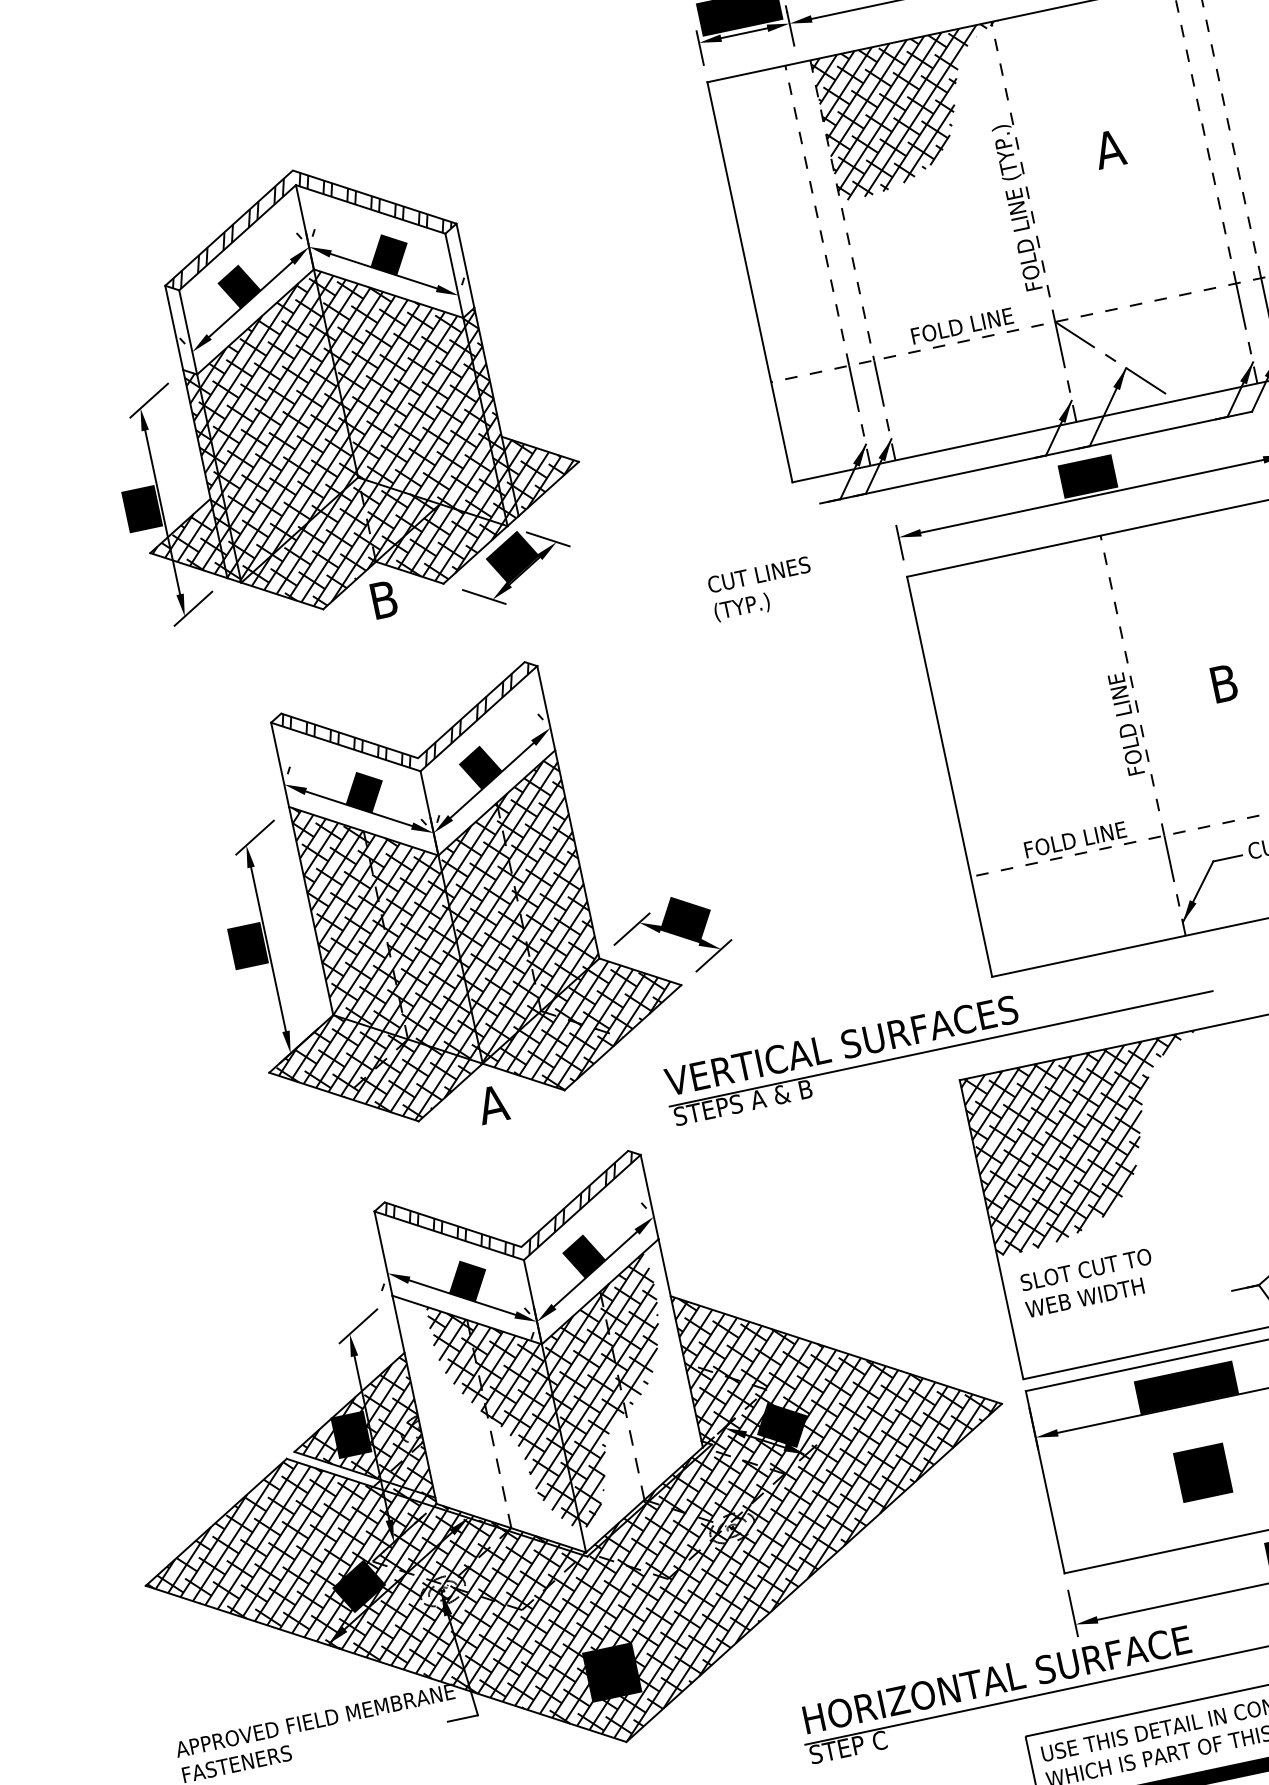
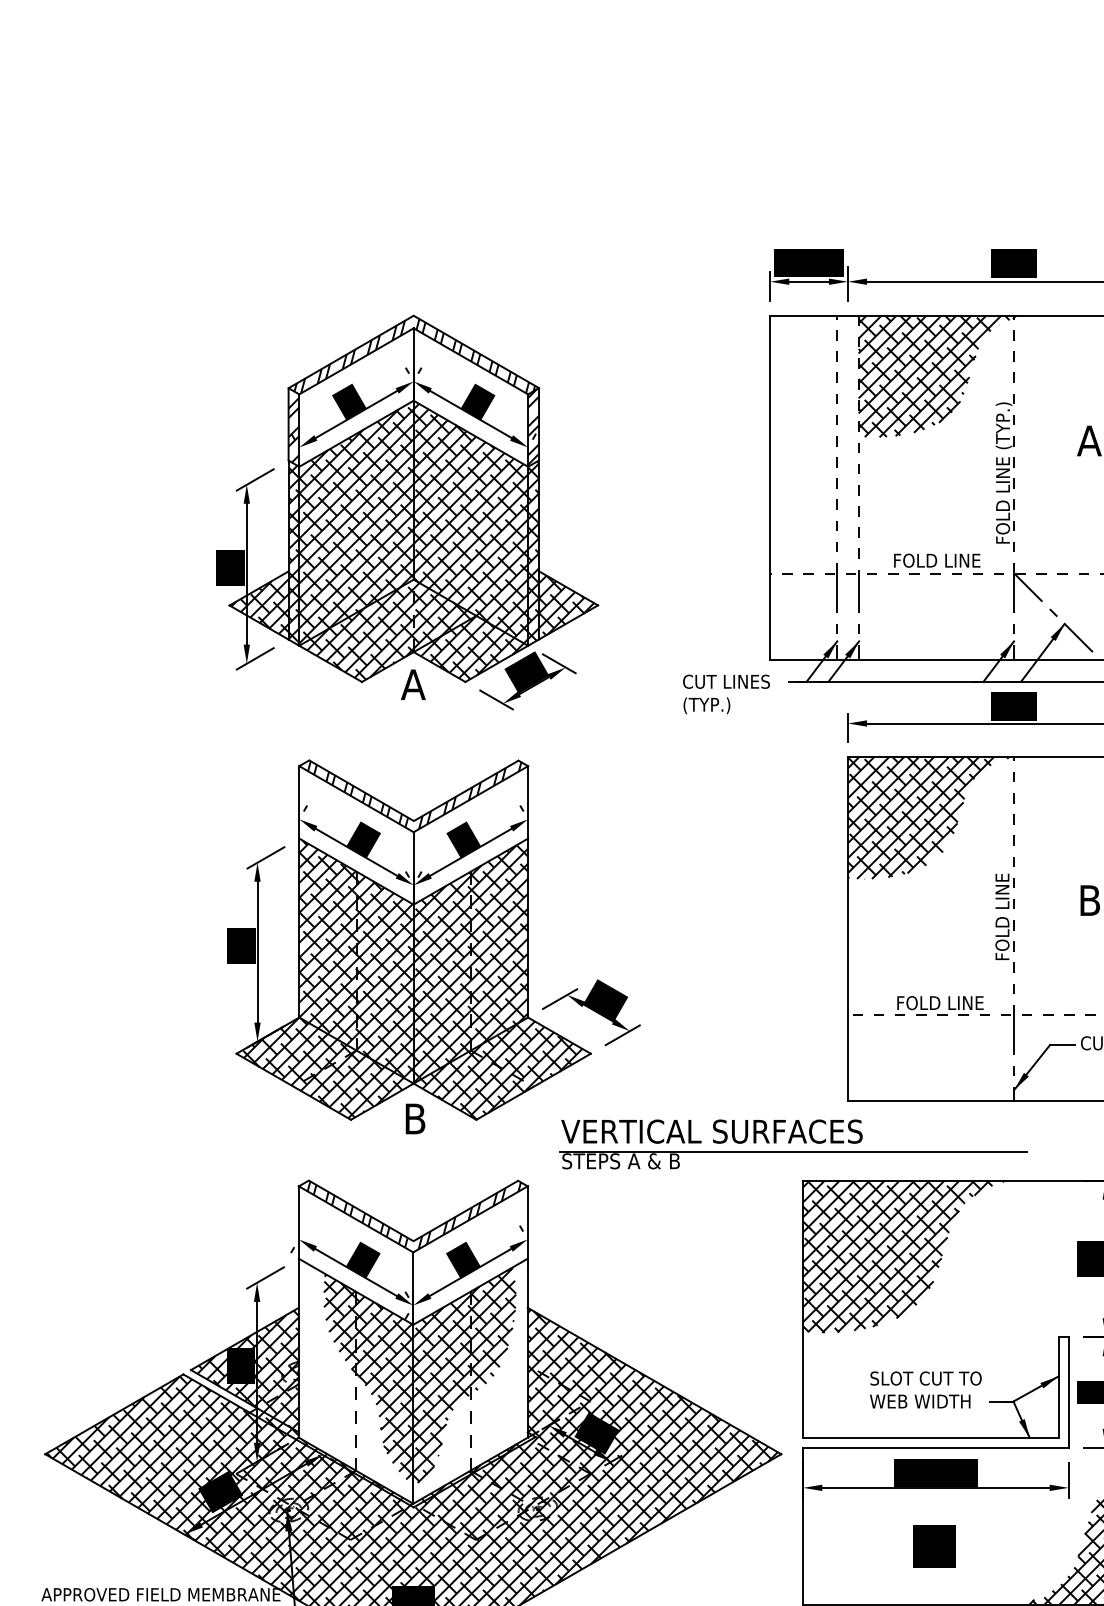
hatch: (459, 269) -> (533, 426), added
hatch: (180, 330) -> (293, 427), added
text: (762, 589) -> (726, 694), moved
text: (383, 599) -> (413, 684), B -> A
hatch: (1014, 628) -> (927, 818), added
text: (492, 1104) -> (414, 1118), A -> B
text: (1088, 1282) -> (925, 1389), moved

